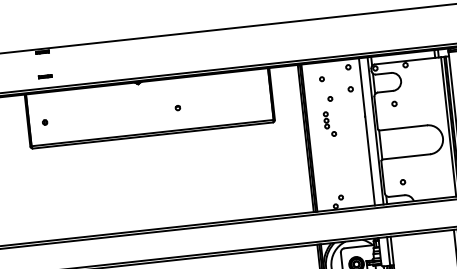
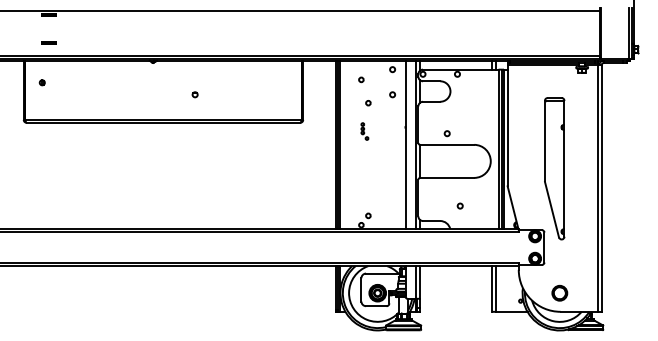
circle: (393, 103) -> (446, 133), moved
part: (44, 122) -> (41, 82), moved
part: (329, 124) -> (364, 131), size x0.6
circle: (402, 181) -> (459, 205), moved

